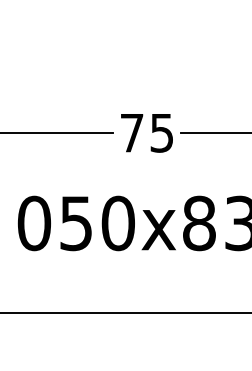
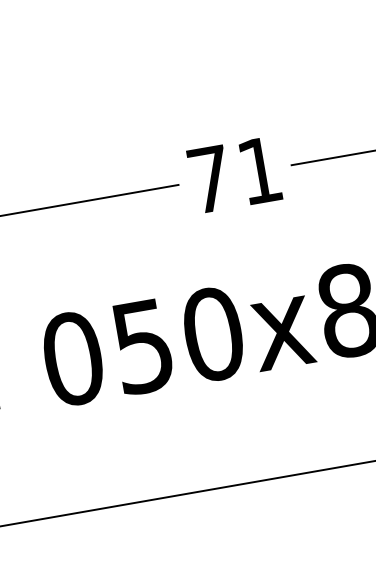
text: (161, 133) -> (259, 171), 75 -> 71

